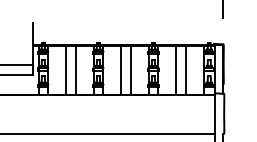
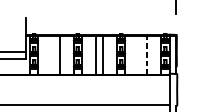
line: (66, 70) -> (52, 55), removed
line: (176, 70) -> (139, 55), removed
line: (185, 70) -> (146, 55), solid -> dashed

